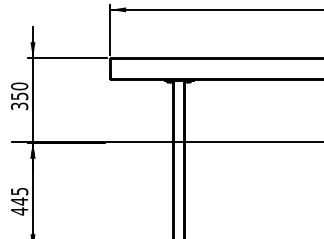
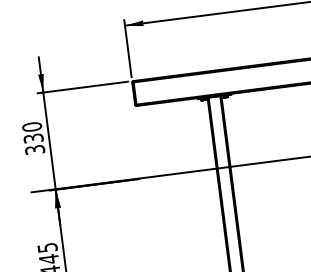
text: (19, 95) -> (33, 137), 350 -> 330

